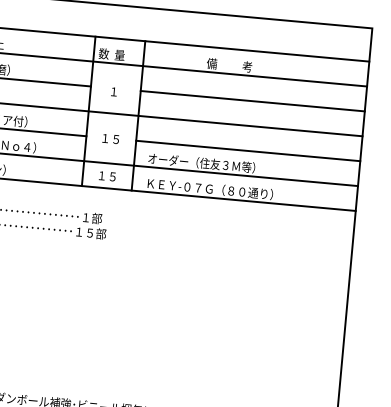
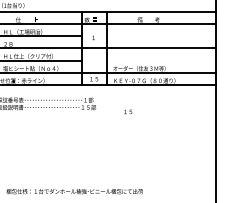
line: (252, 101) -> (161, 36), removed
text: (111, 138) -> (128, 111), moved
line: (248, 150) -> (161, 60), removed

